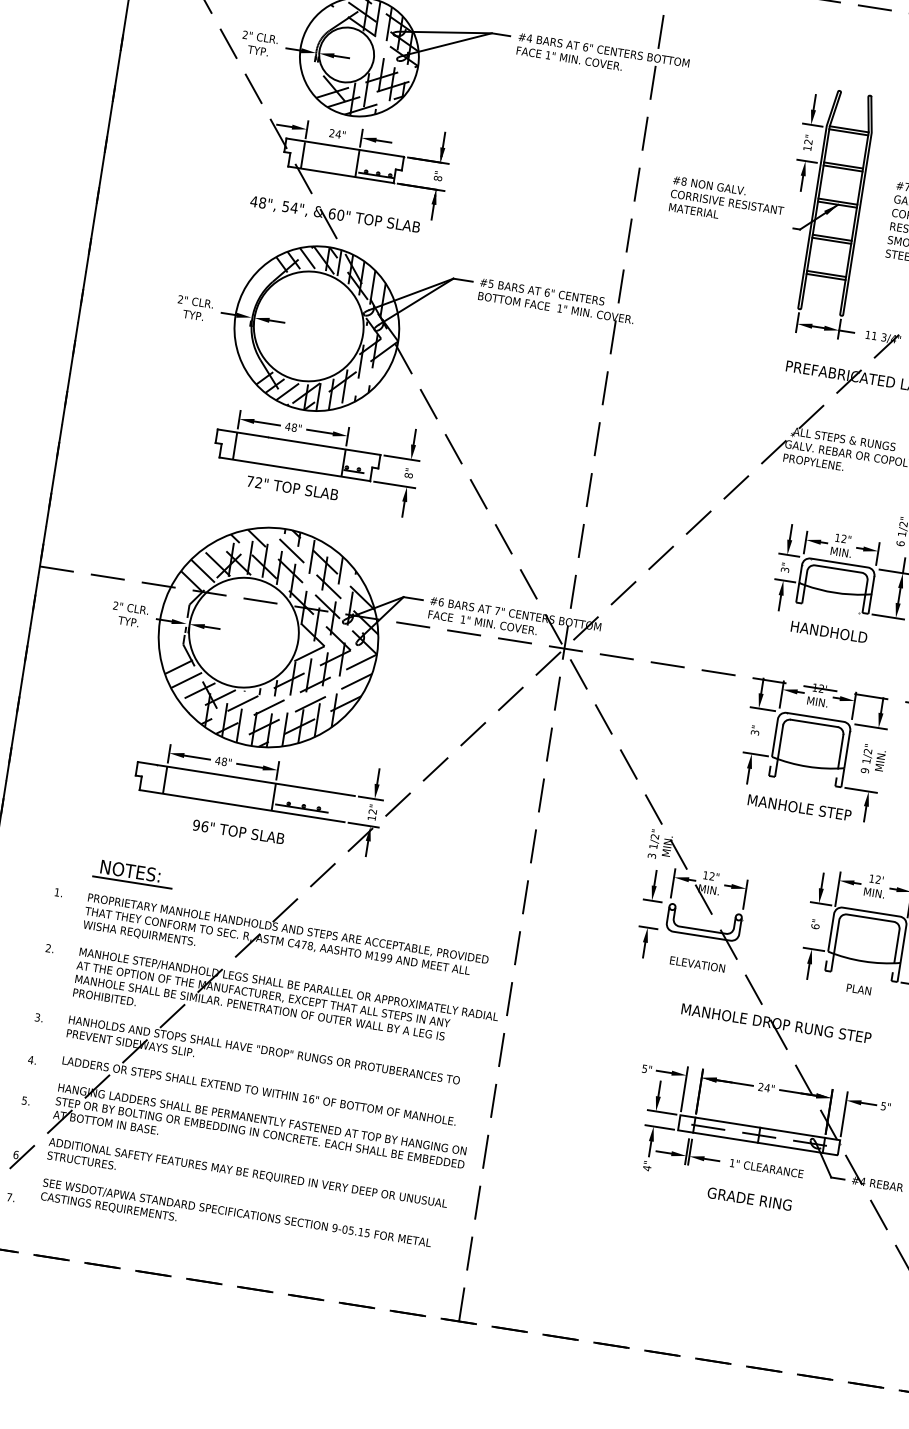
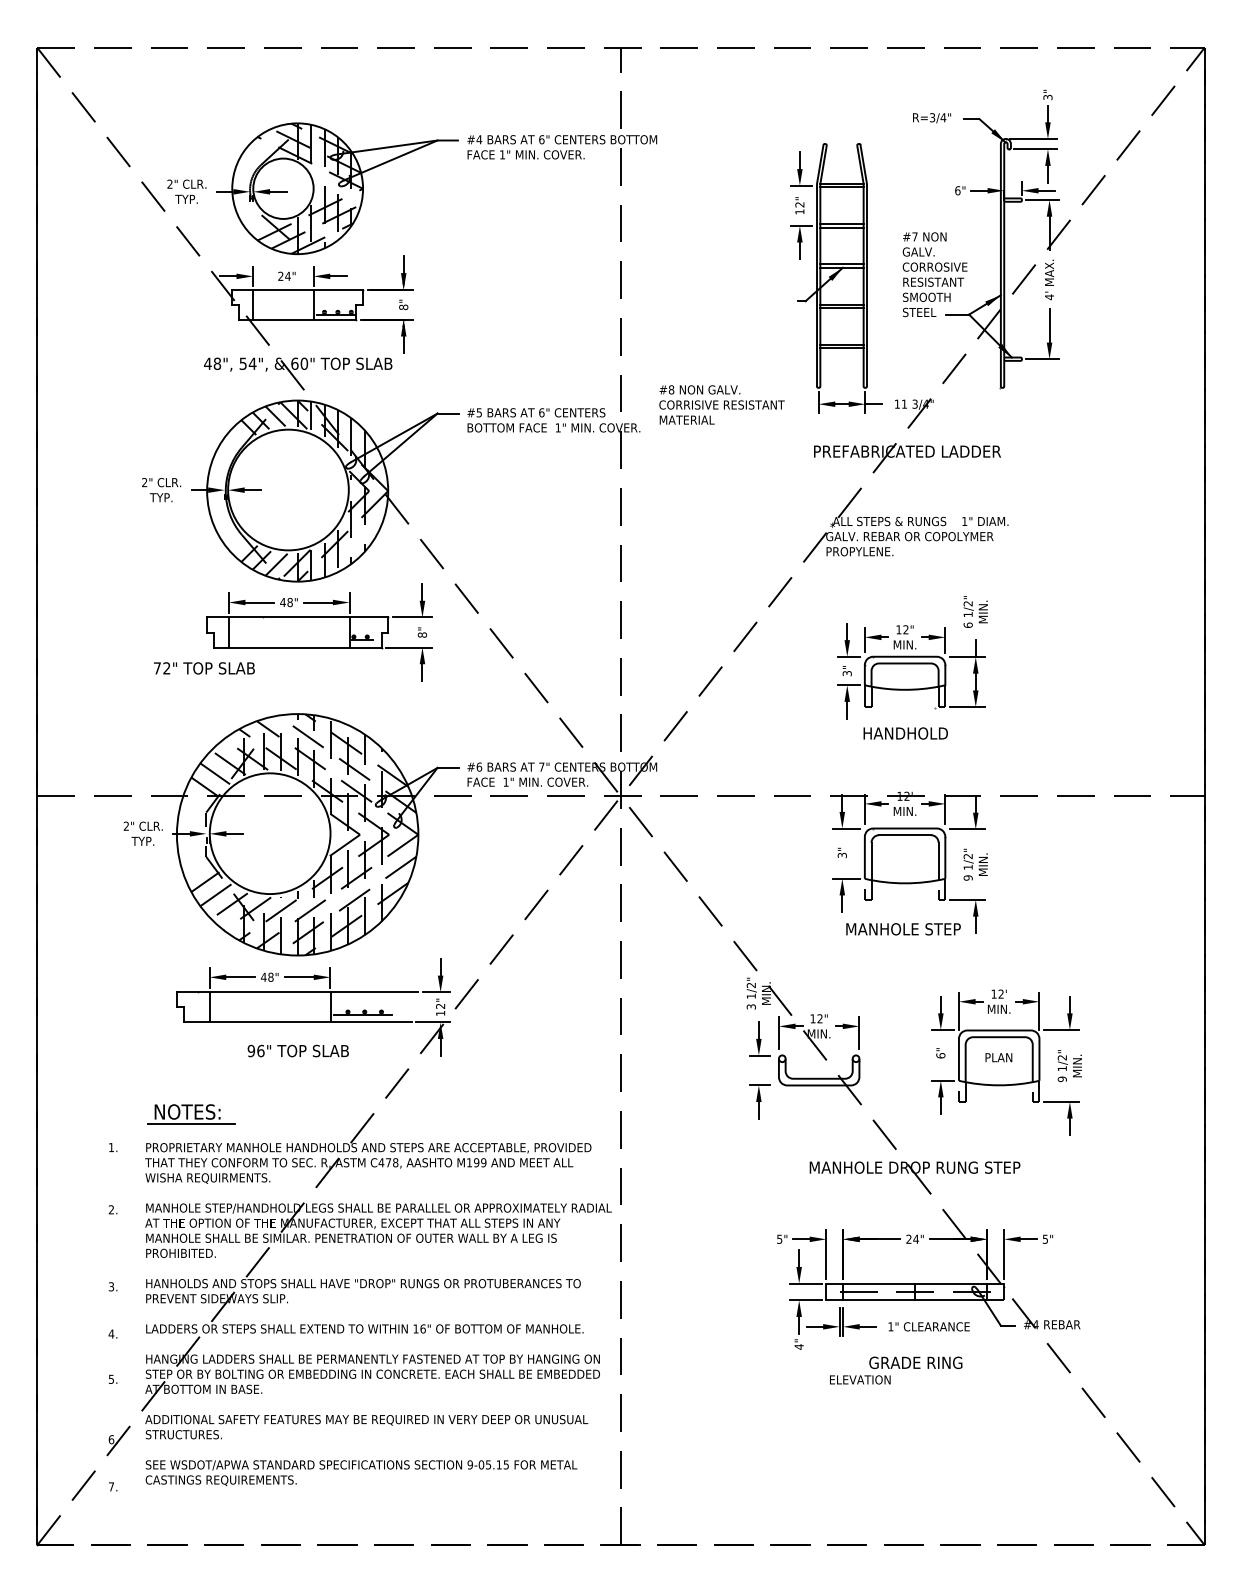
text: (726, 201) -> (721, 404), moved
text: (292, 488) -> (204, 668), moved
text: (697, 964) -> (860, 1379), moved
text: (858, 989) -> (998, 1057), moved

